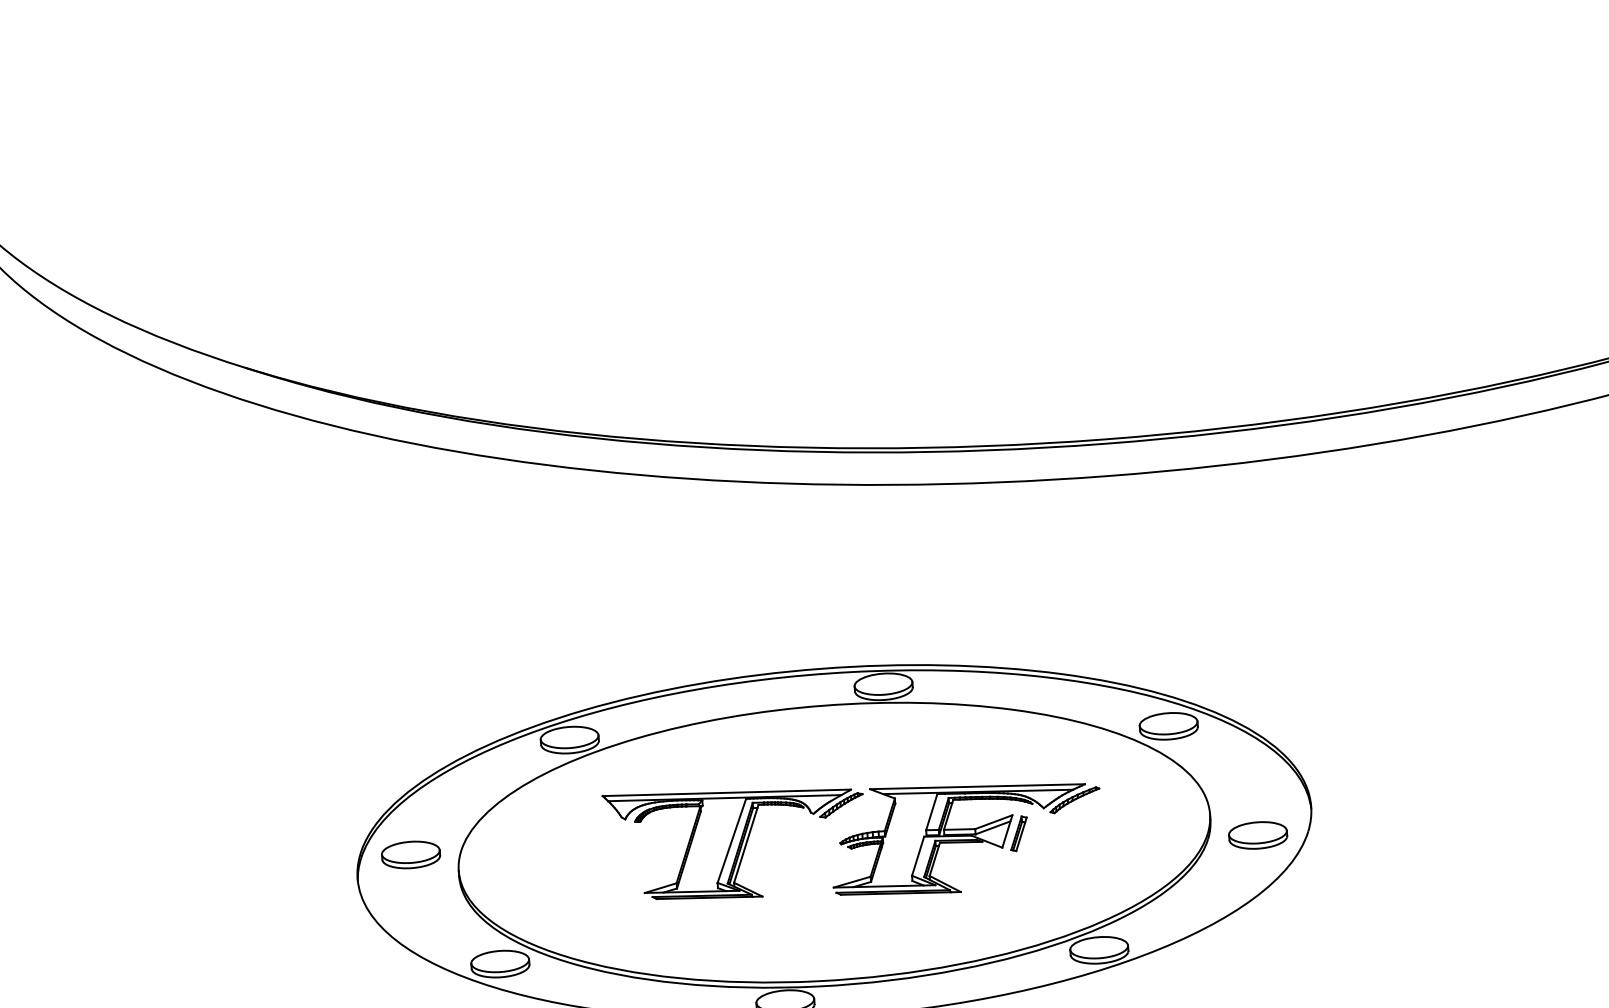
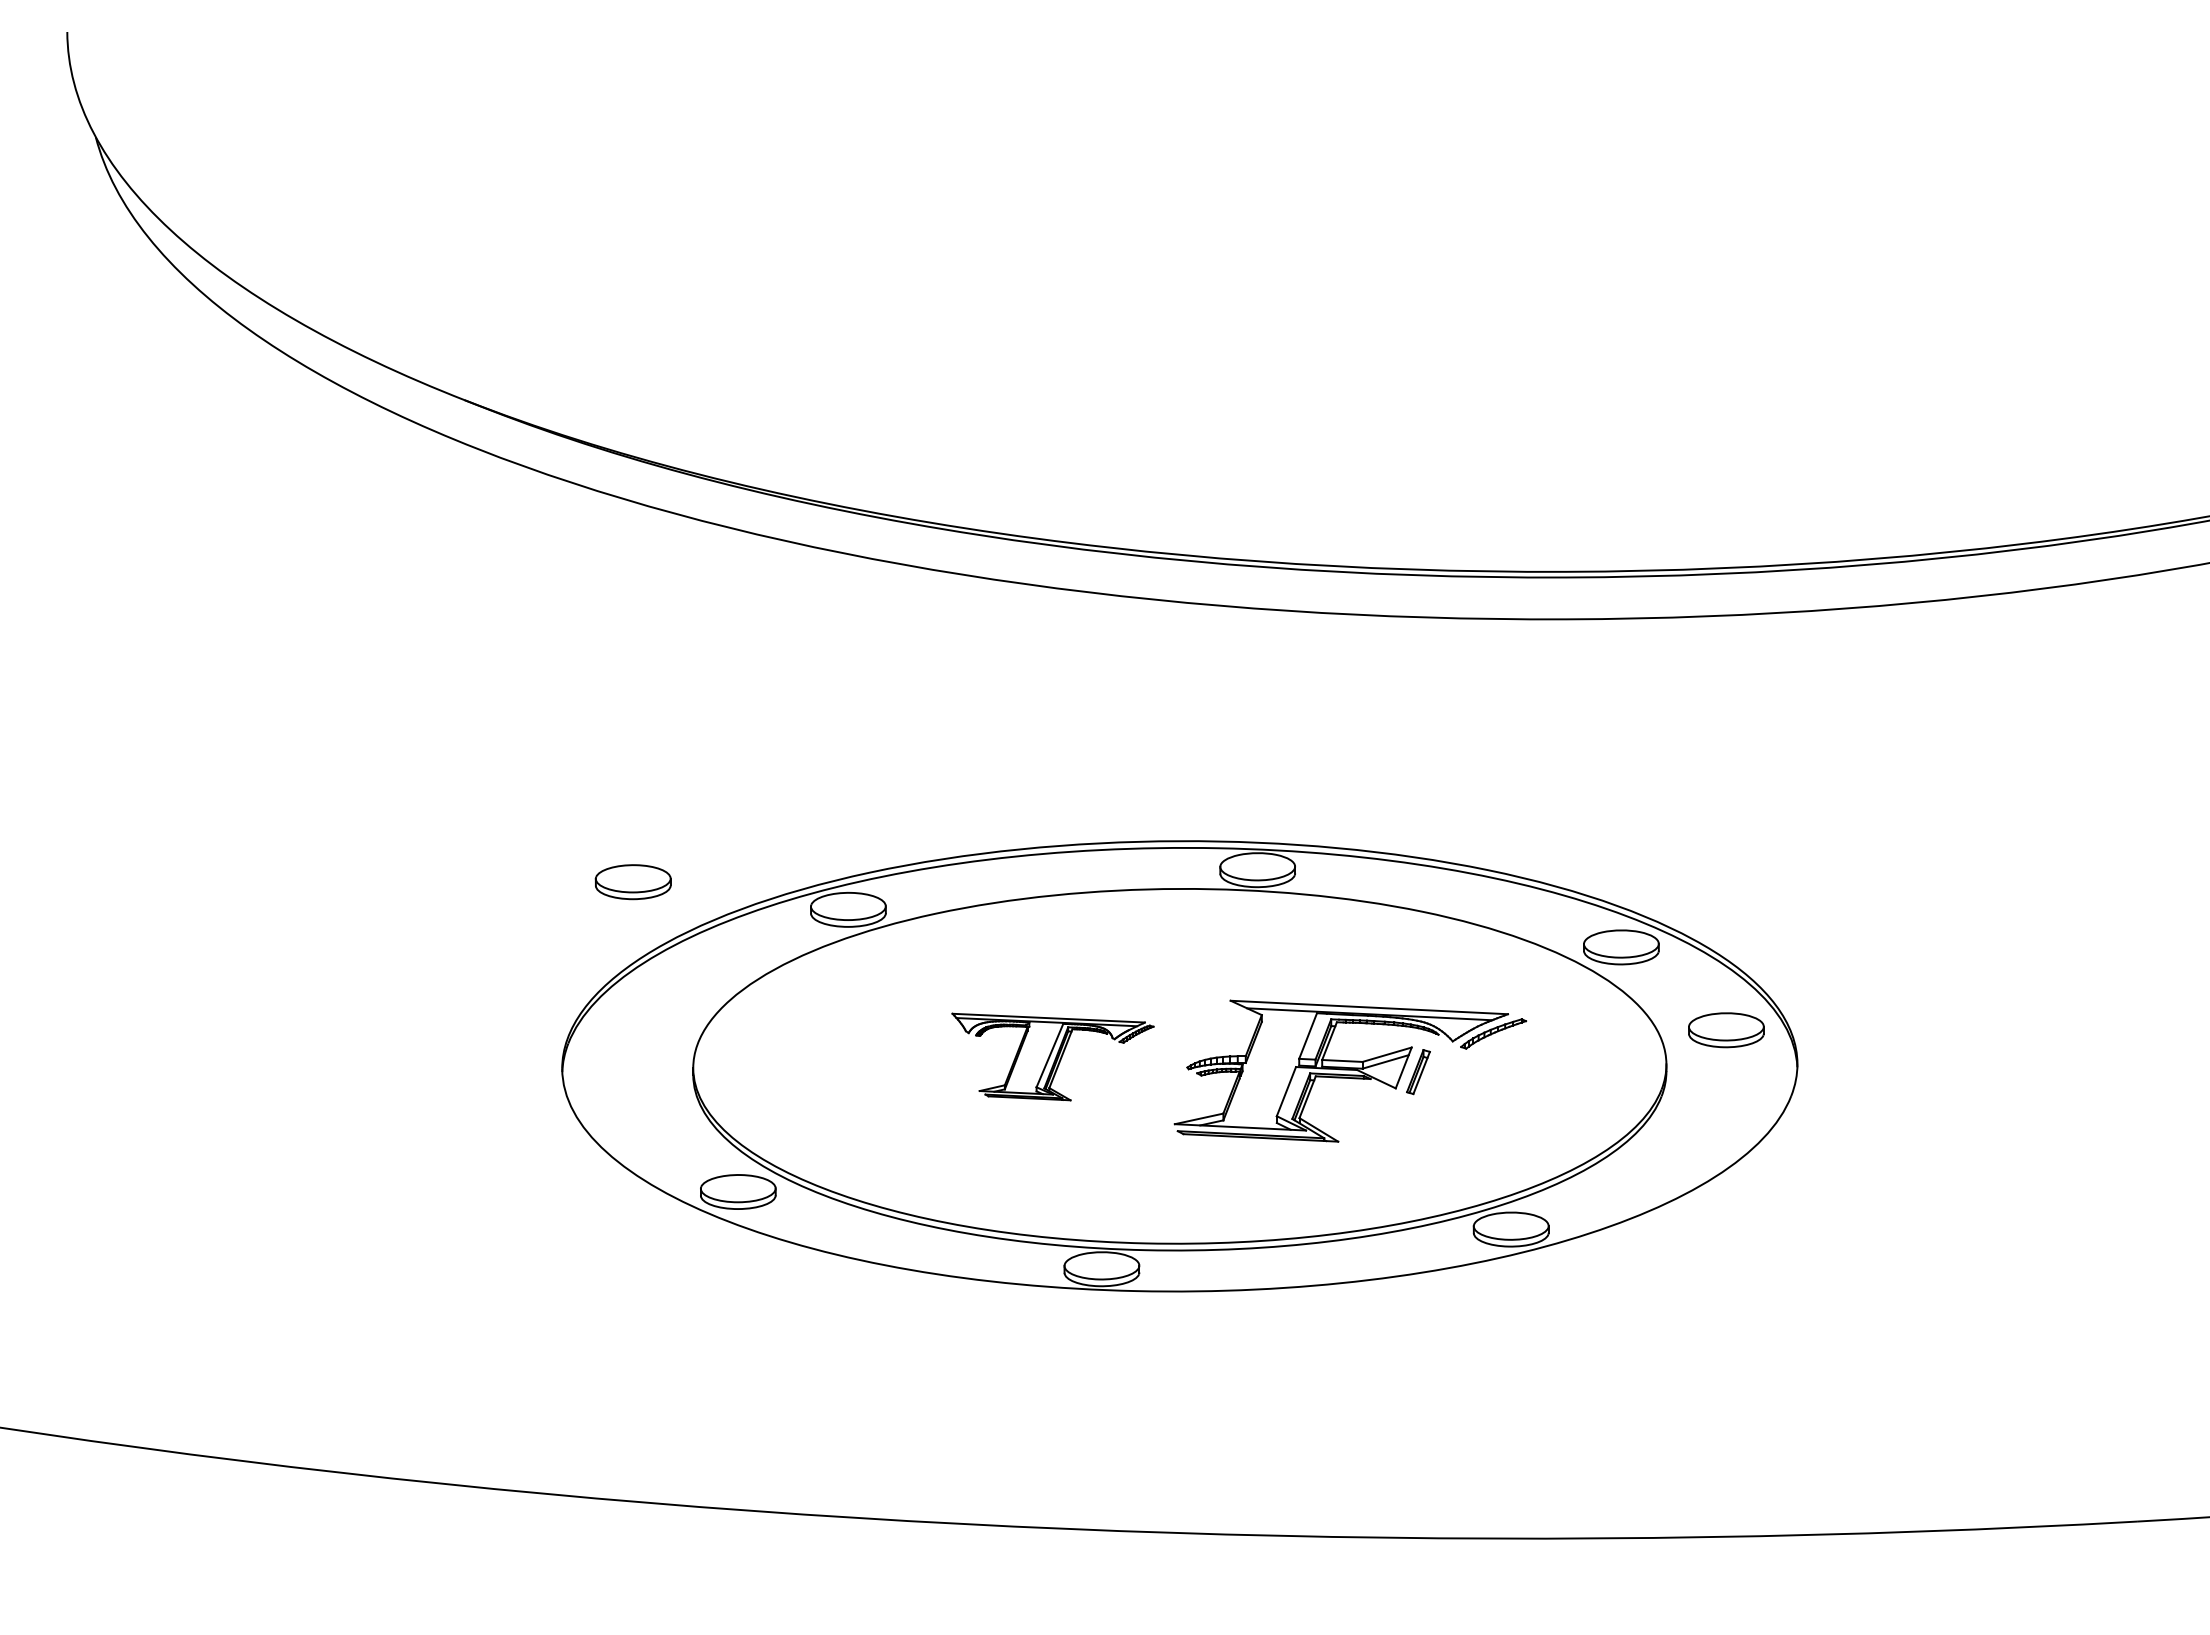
part: (1258, 835) -> (1726, 1030), moved
part: (735, 842) -> (1052, 1056), size x0.6
part: (410, 855) -> (632, 882), moved

